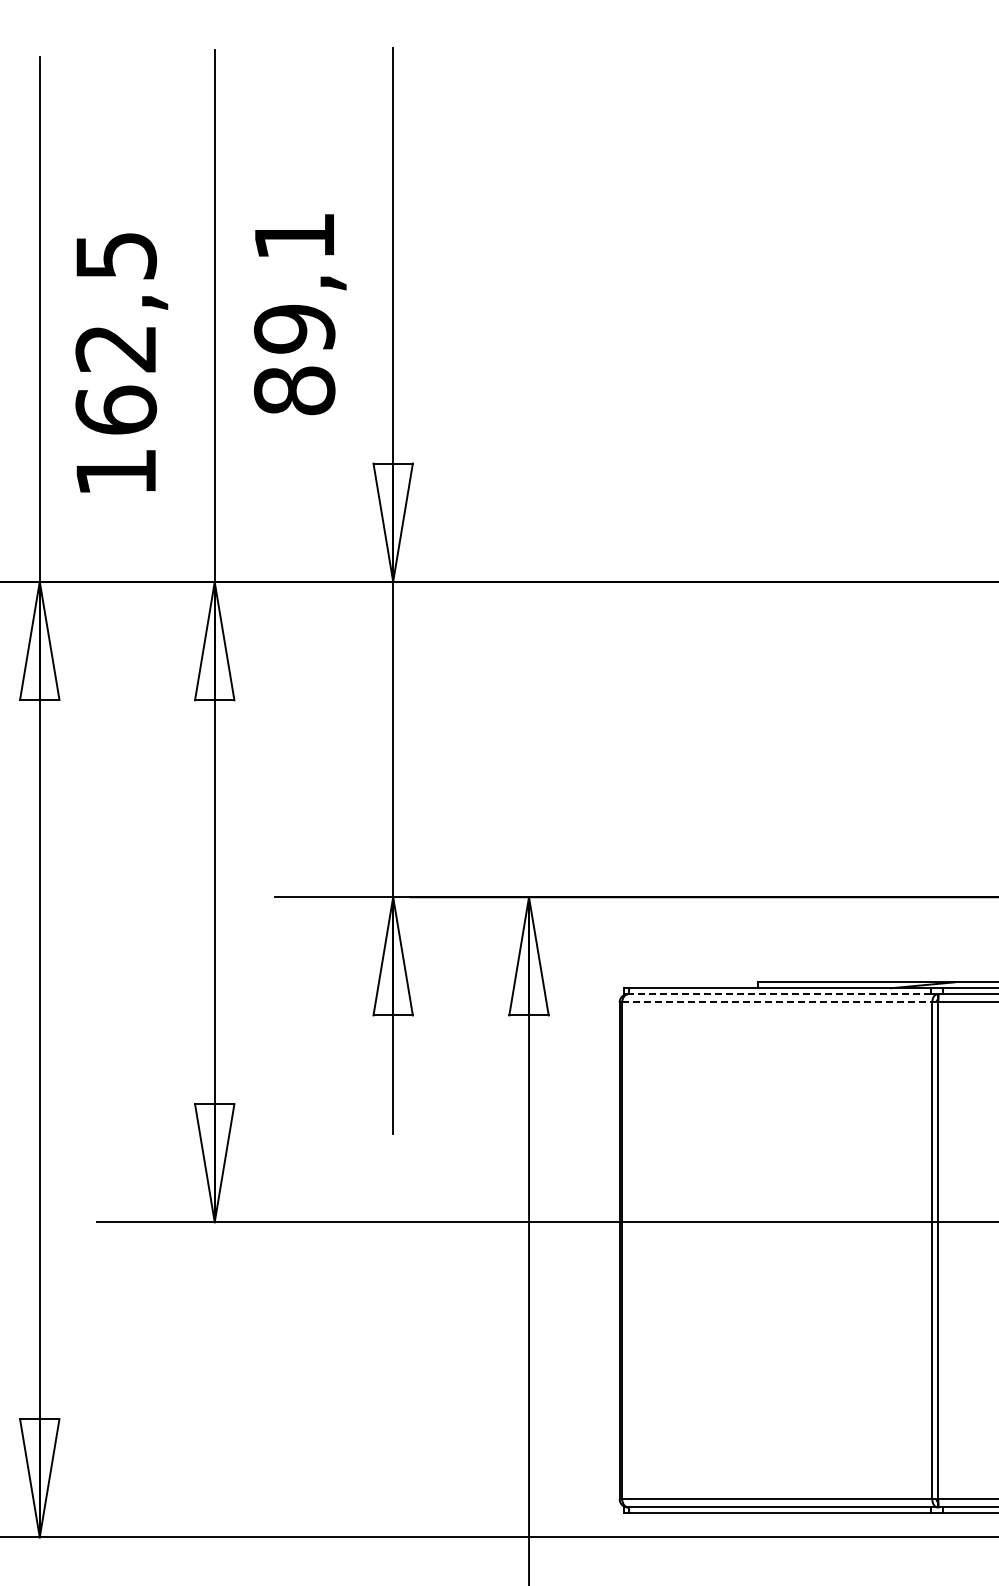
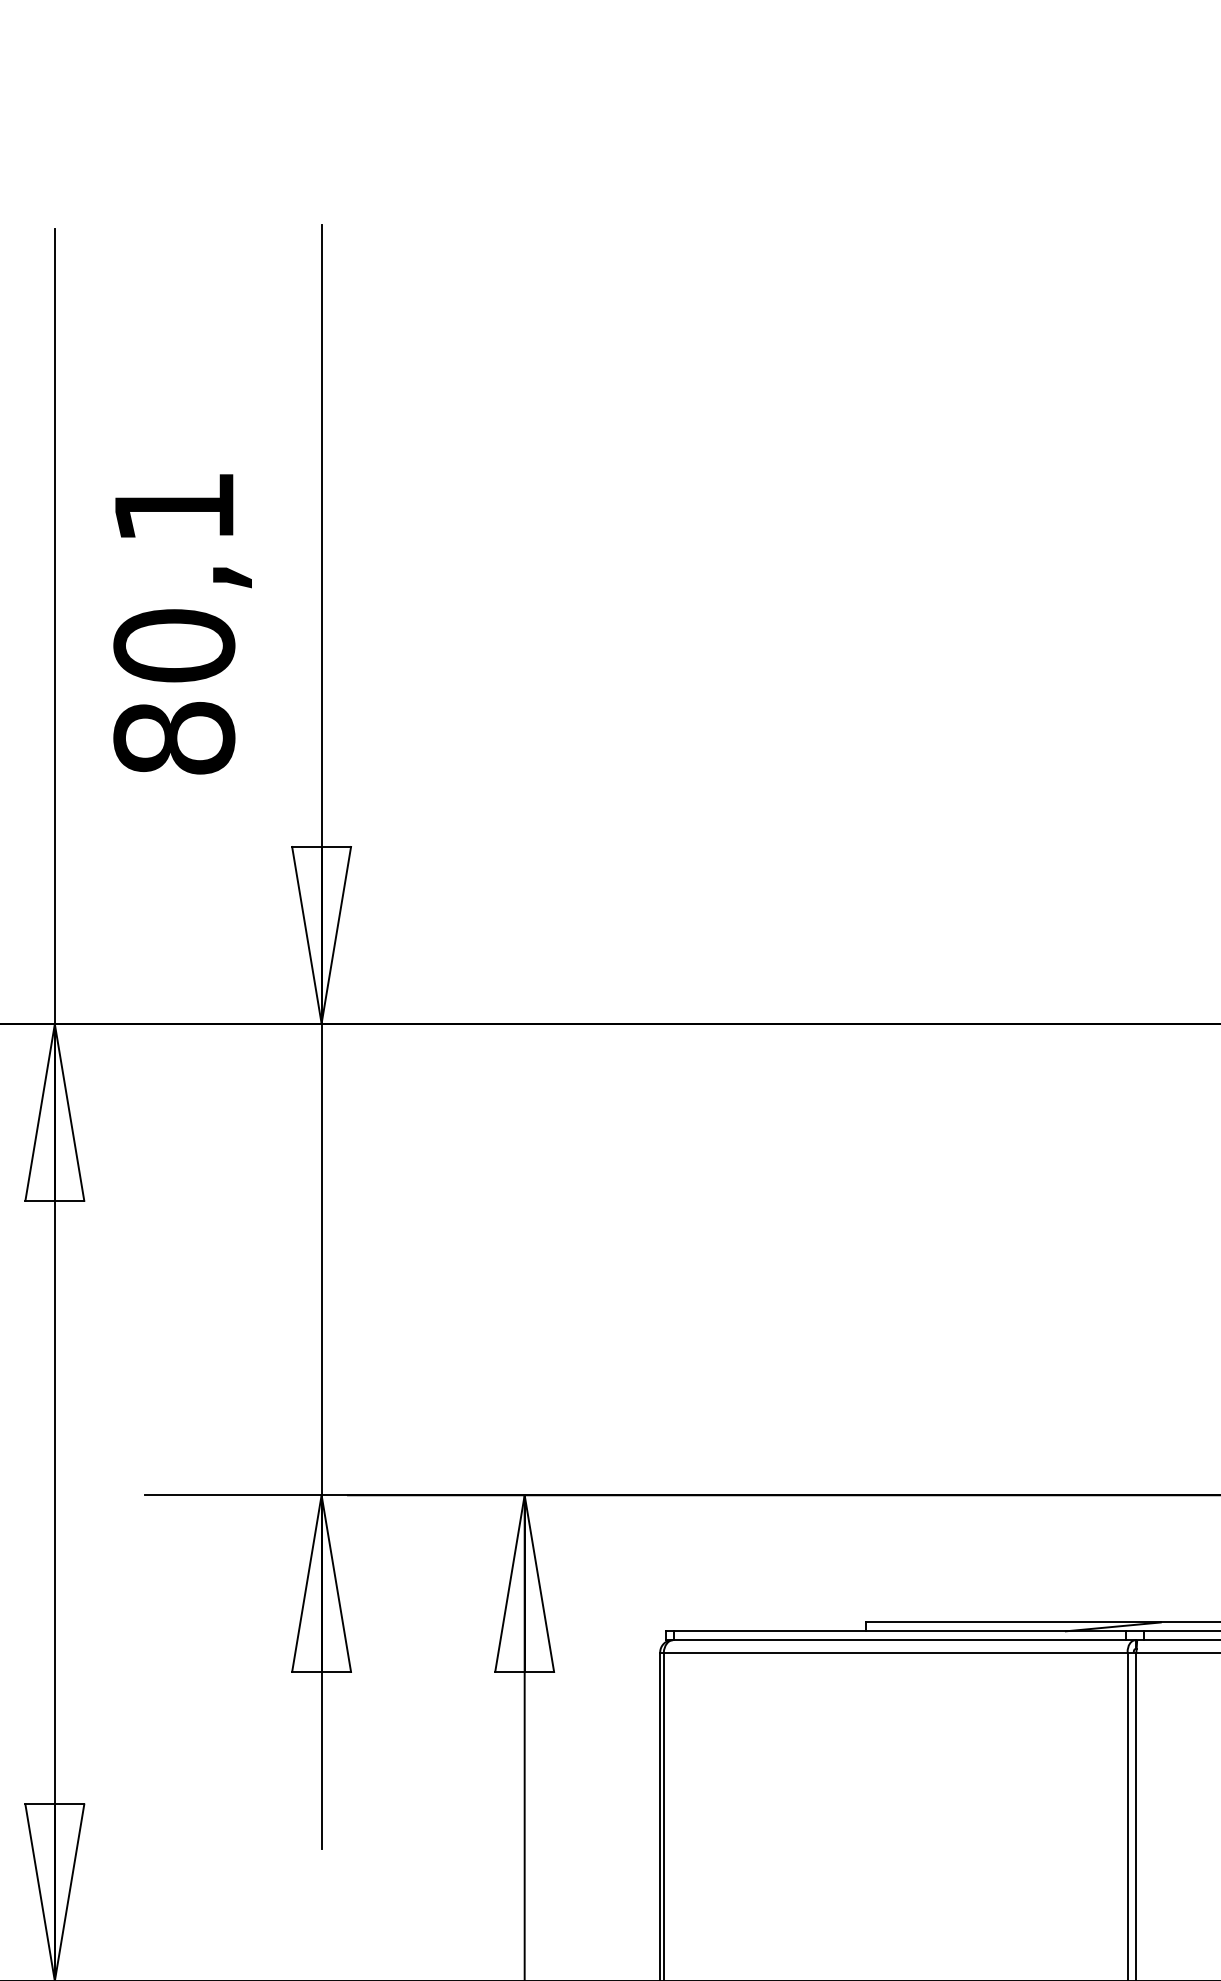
text: (294, 328) -> (174, 645), 89,1 -> 80,1
line: (779, 994) -> (899, 1640), dashed -> solid
line: (777, 1002) -> (896, 1652), dashed -> solid

